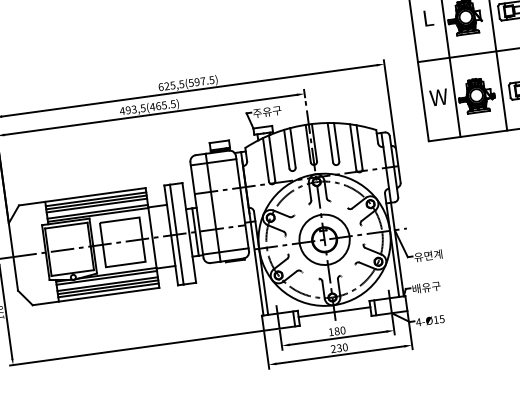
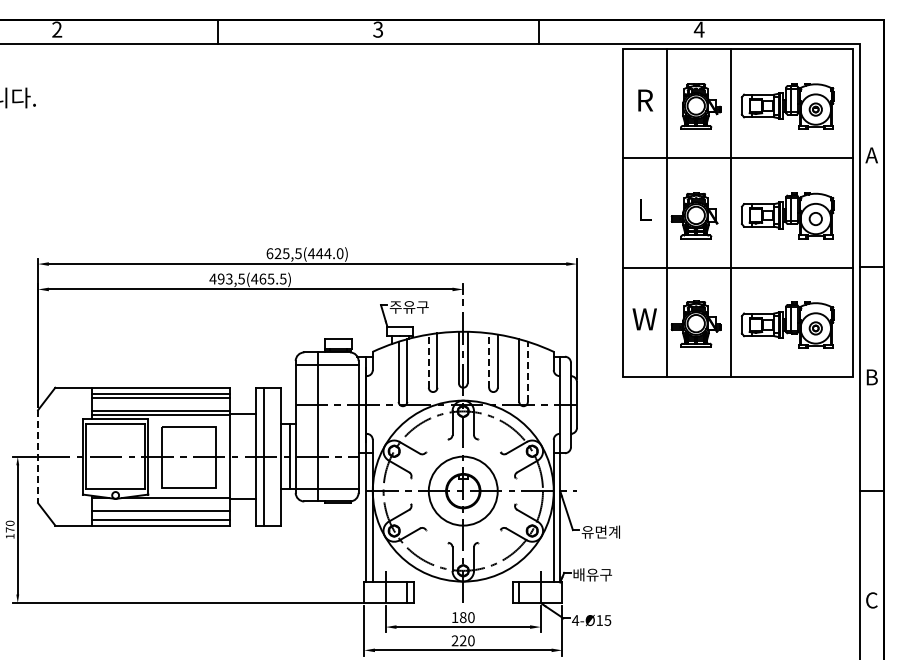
text: (201, 81) -> (325, 253), 625,5(597.5) -> 625,5(444.0)
line: (330, 142) -> (489, 360), solid -> dashed
line: (359, 146) -> (527, 371), solid -> dashed
line: (286, 149) -> (428, 361), solid -> dashed
line: (96, 205) -> (160, 402), removed
line: (13, 256) -> (38, 456), solid -> dashed
line: (106, 278) -> (160, 502), removed
line: (107, 287) -> (160, 515), removed
line: (333, 312) -> (462, 591), removed
text: (339, 348) -> (463, 641), 230 -> 220

